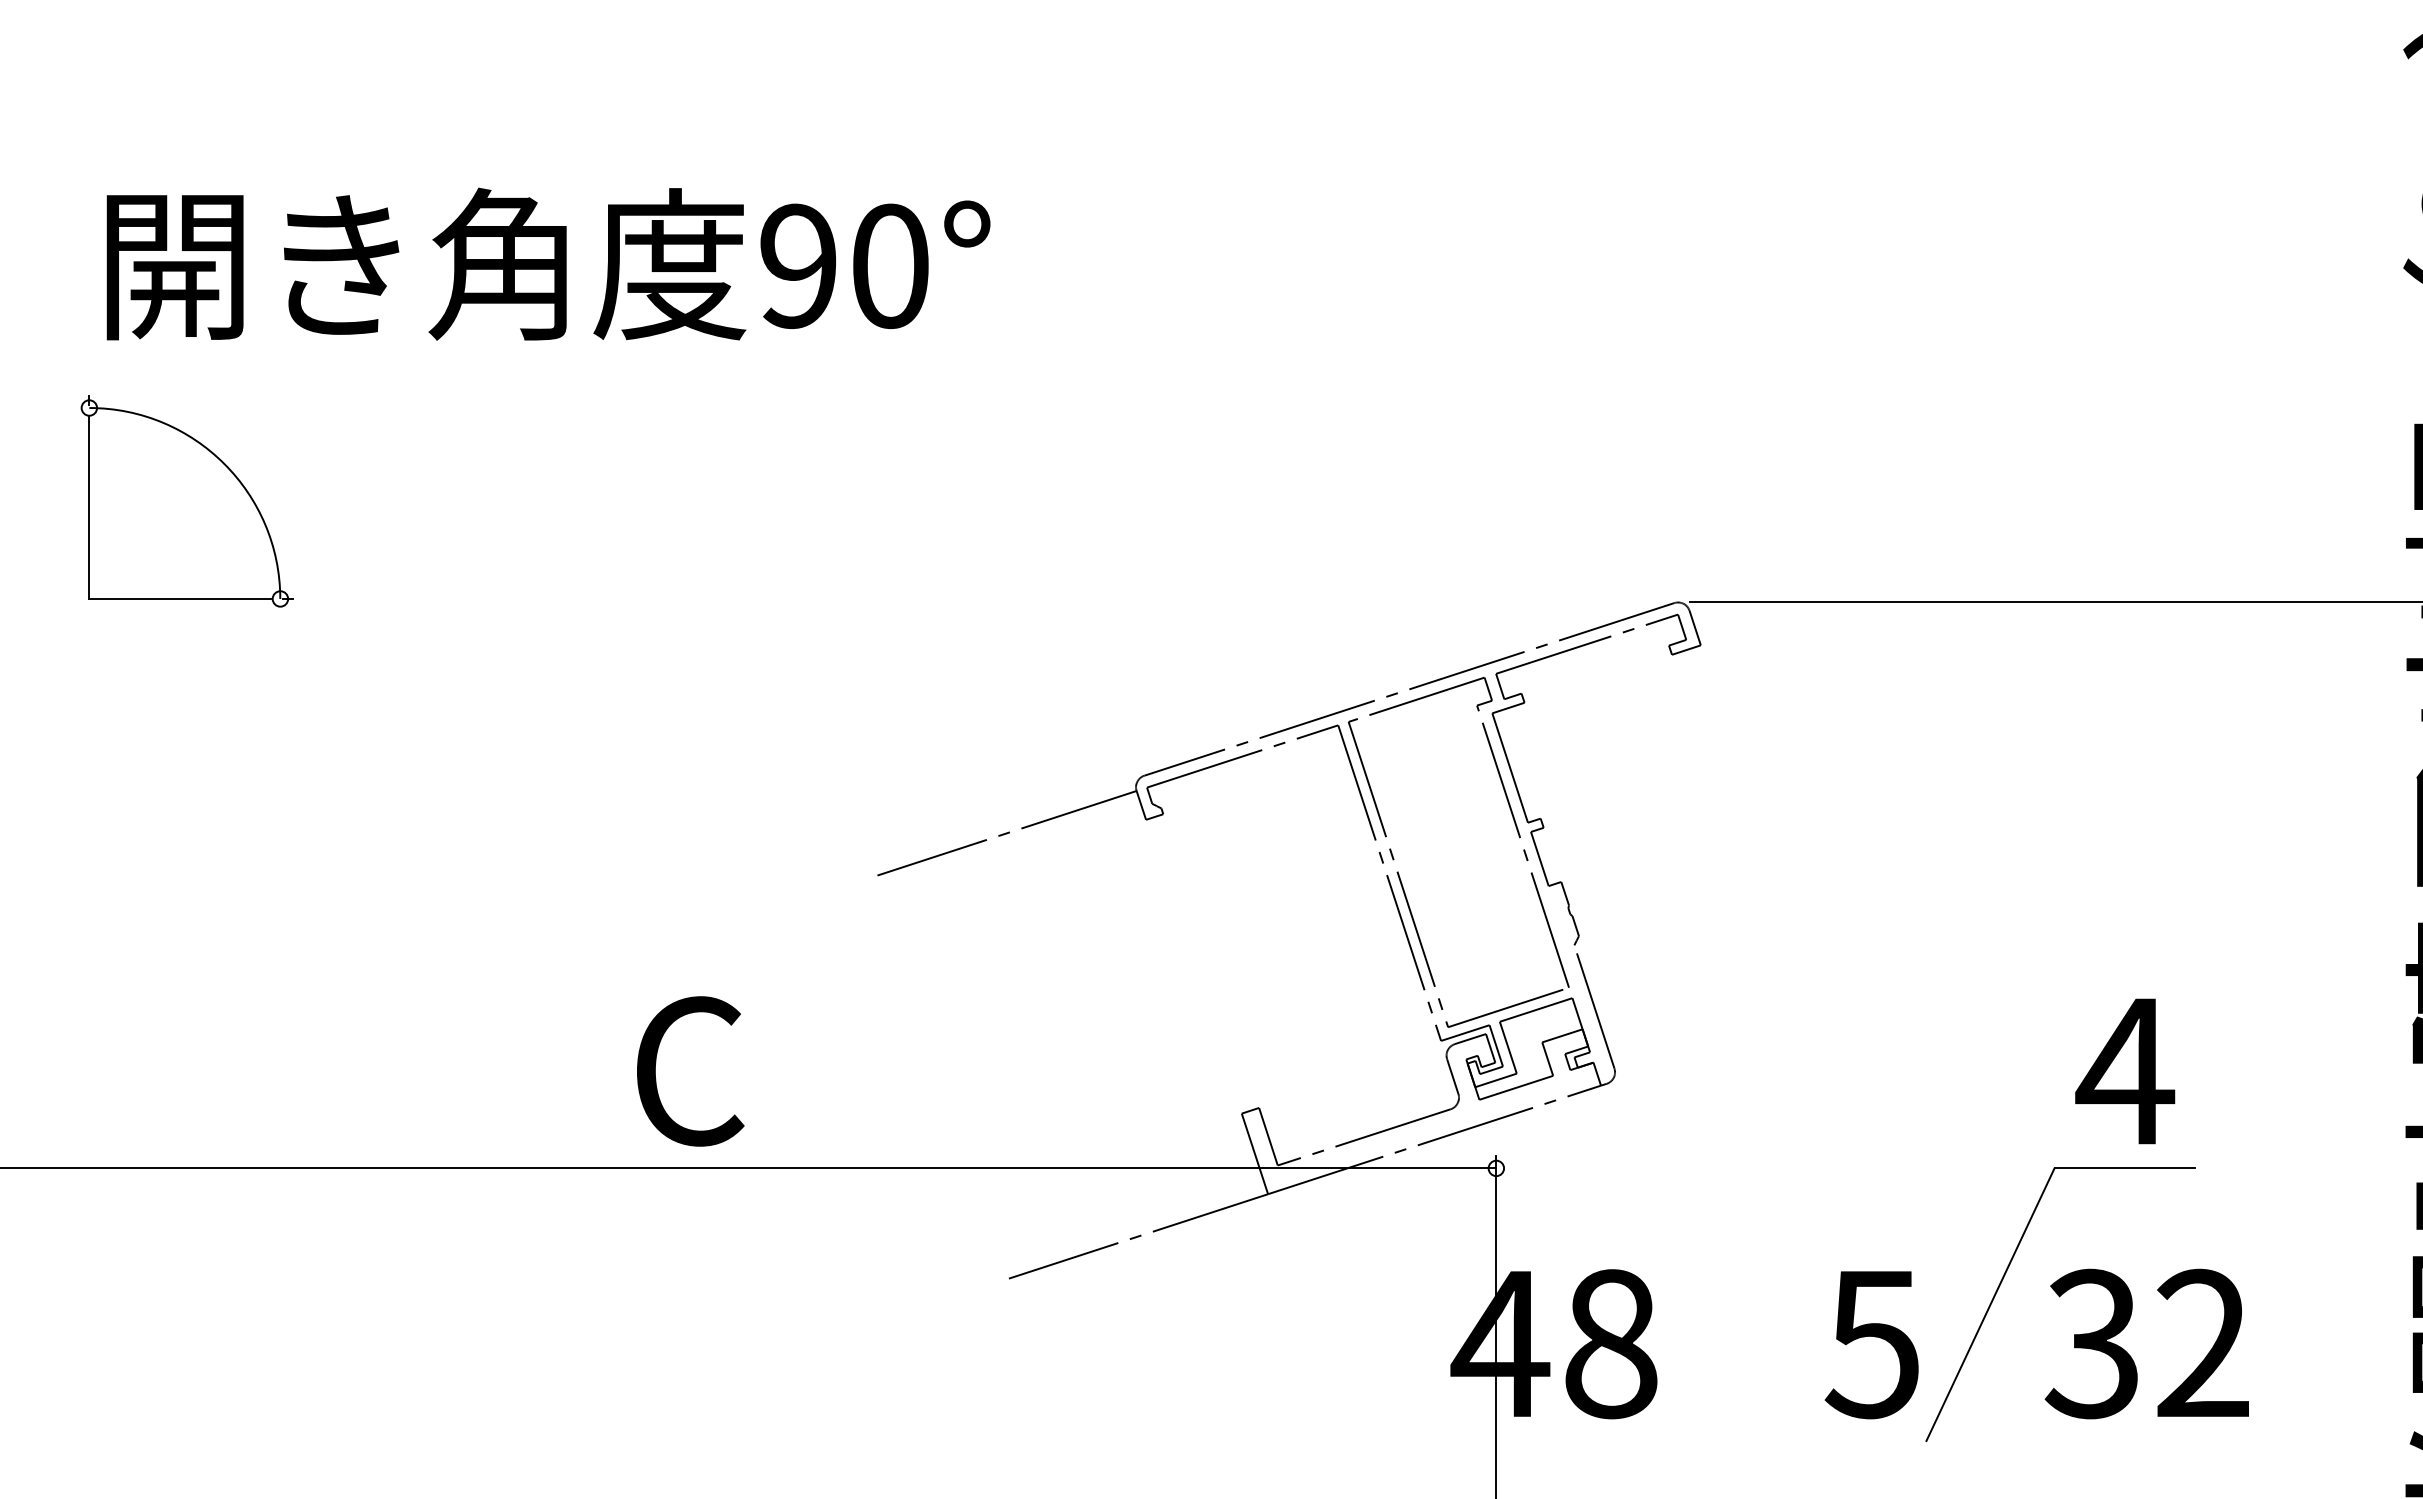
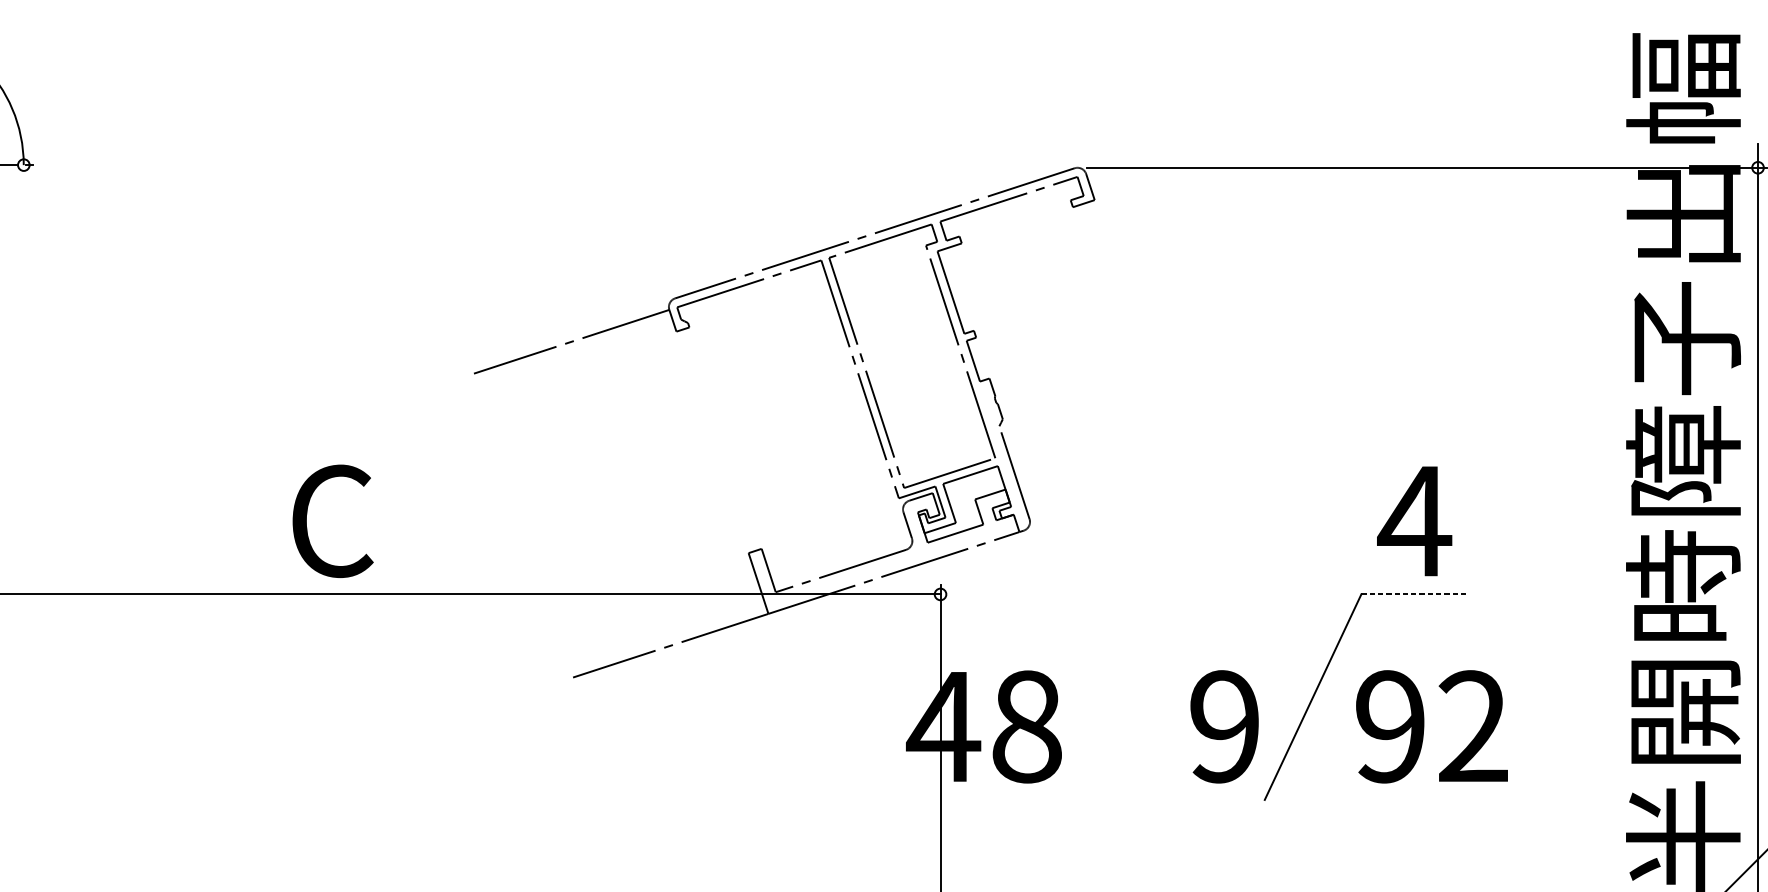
line: (2125, 1168) -> (1414, 594), solid -> dashed
text: (1871, 1343) -> (1223, 726), 5 -> 9
text: (2091, 1343) -> (1389, 726), 32 -> 92

